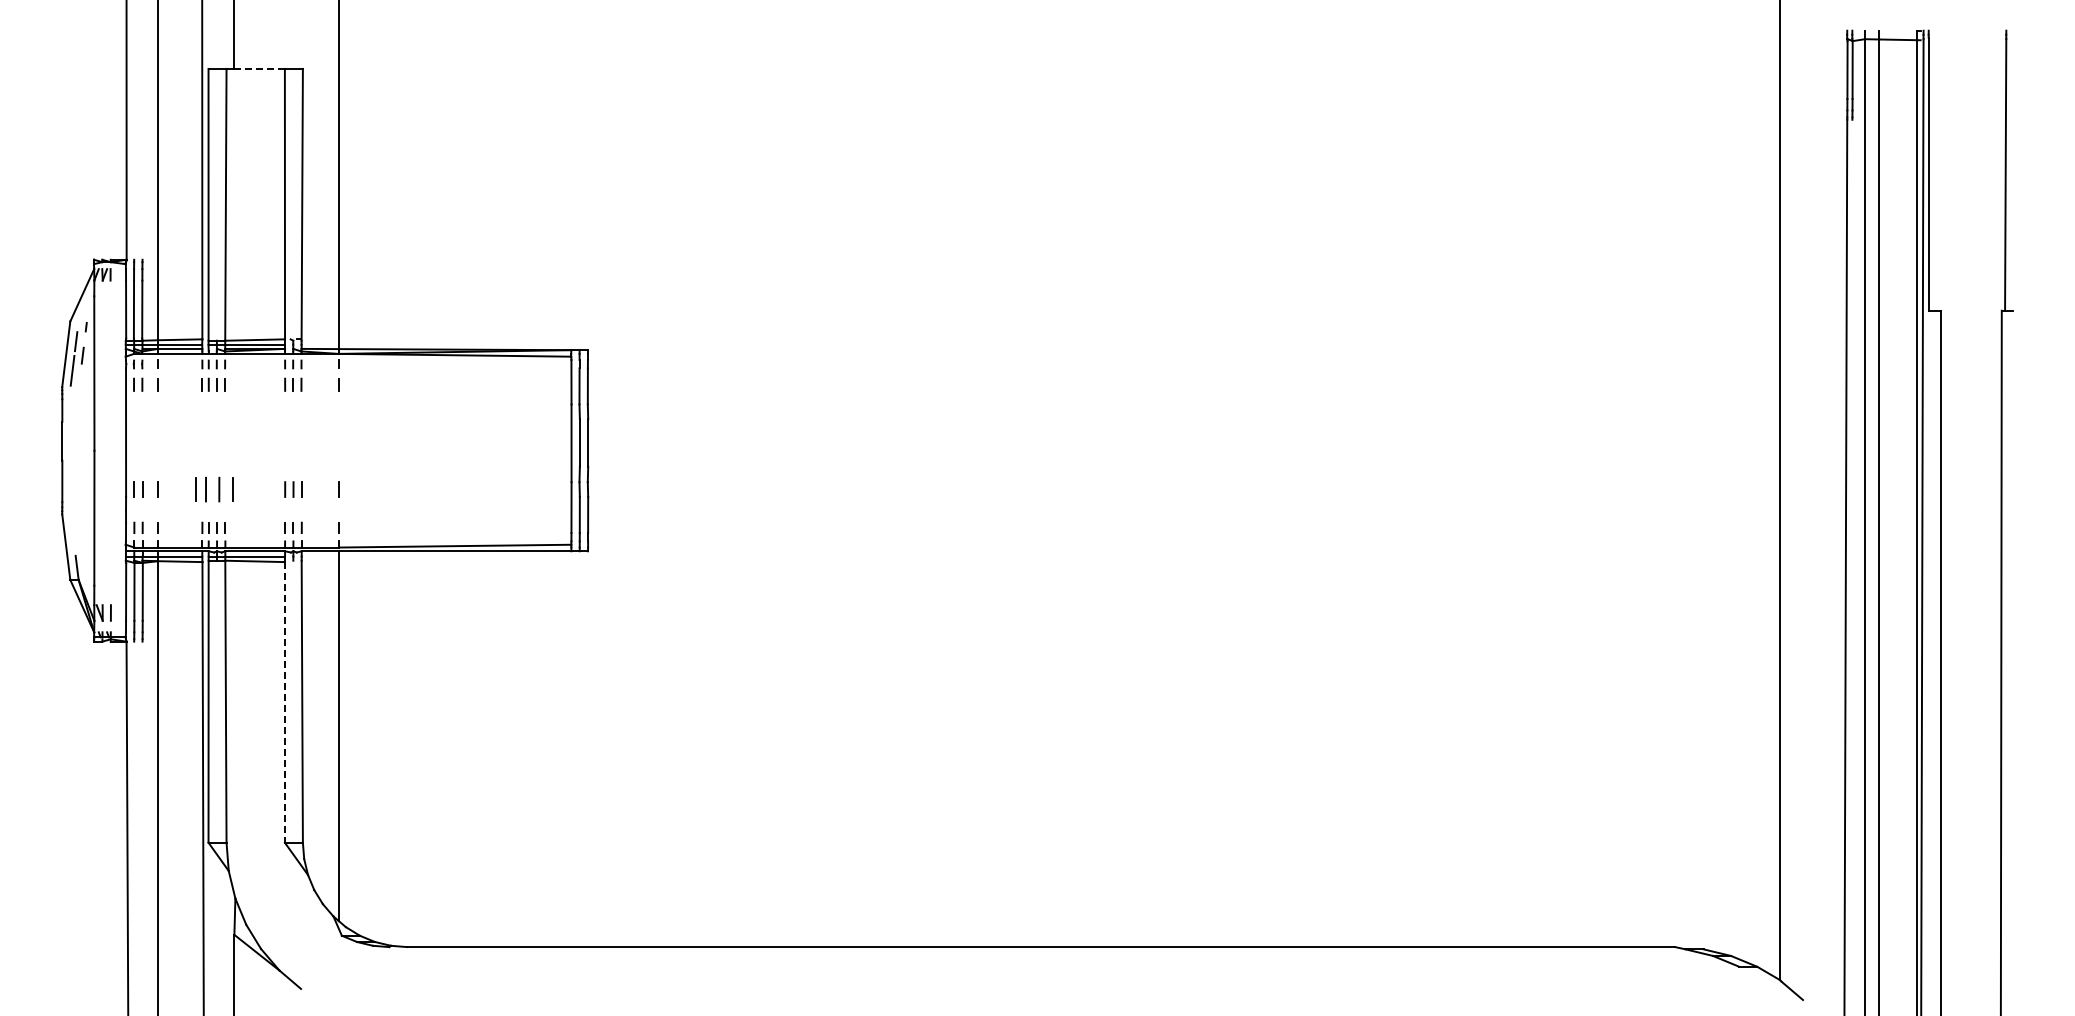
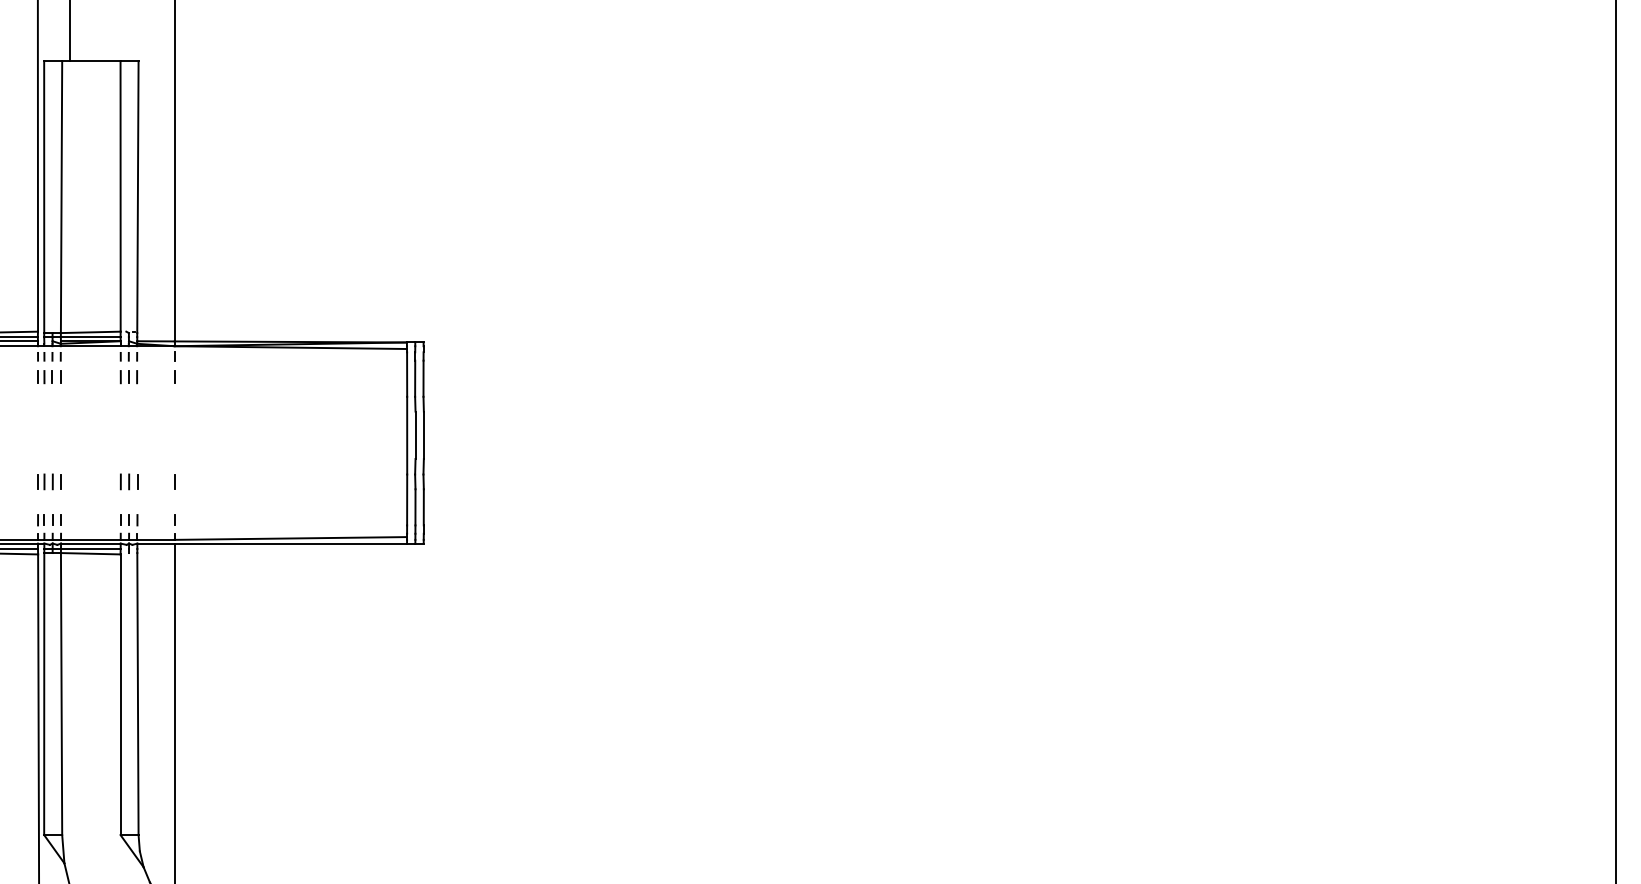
line: (259, 68) -> (95, 60), dashed -> solid
part: (213, 489) -> (49, 481), size x0.62
line: (284, 702) -> (120, 694), dashed -> solid

